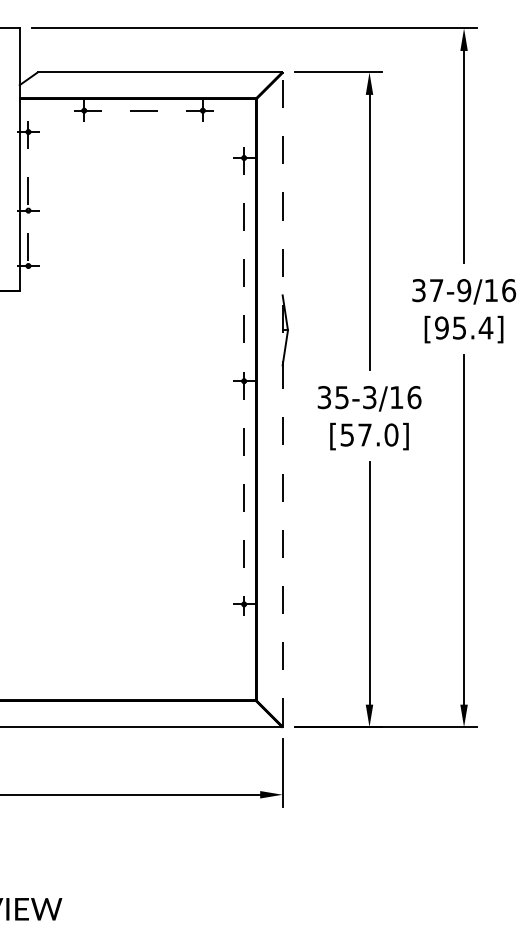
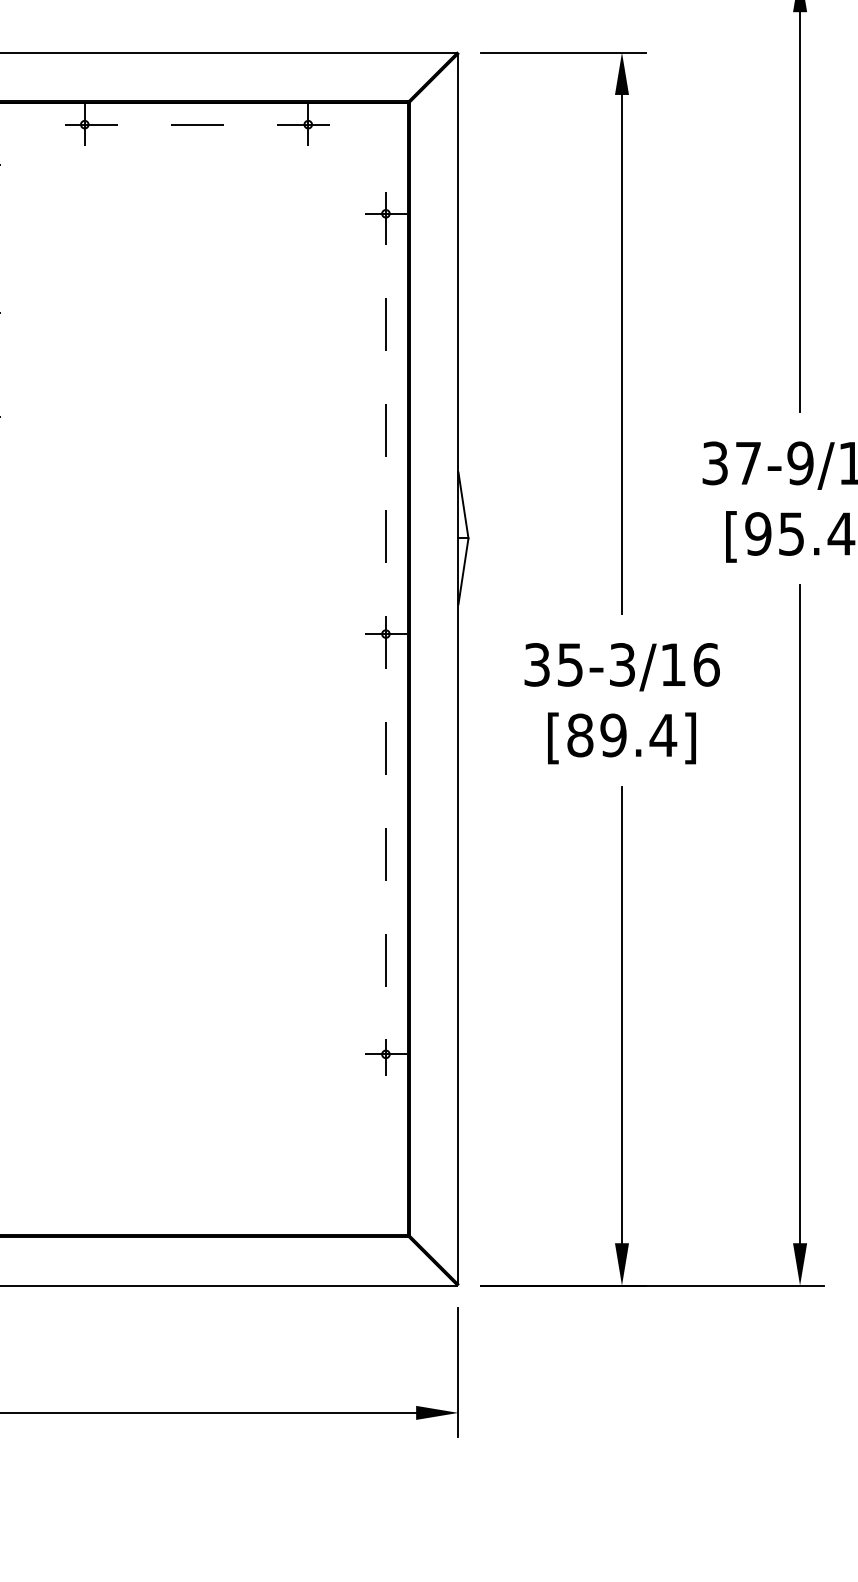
line: (282, 399) -> (458, 668), dashed -> solid
text: (369, 434) -> (621, 734), [57.0] -> [89.4]

